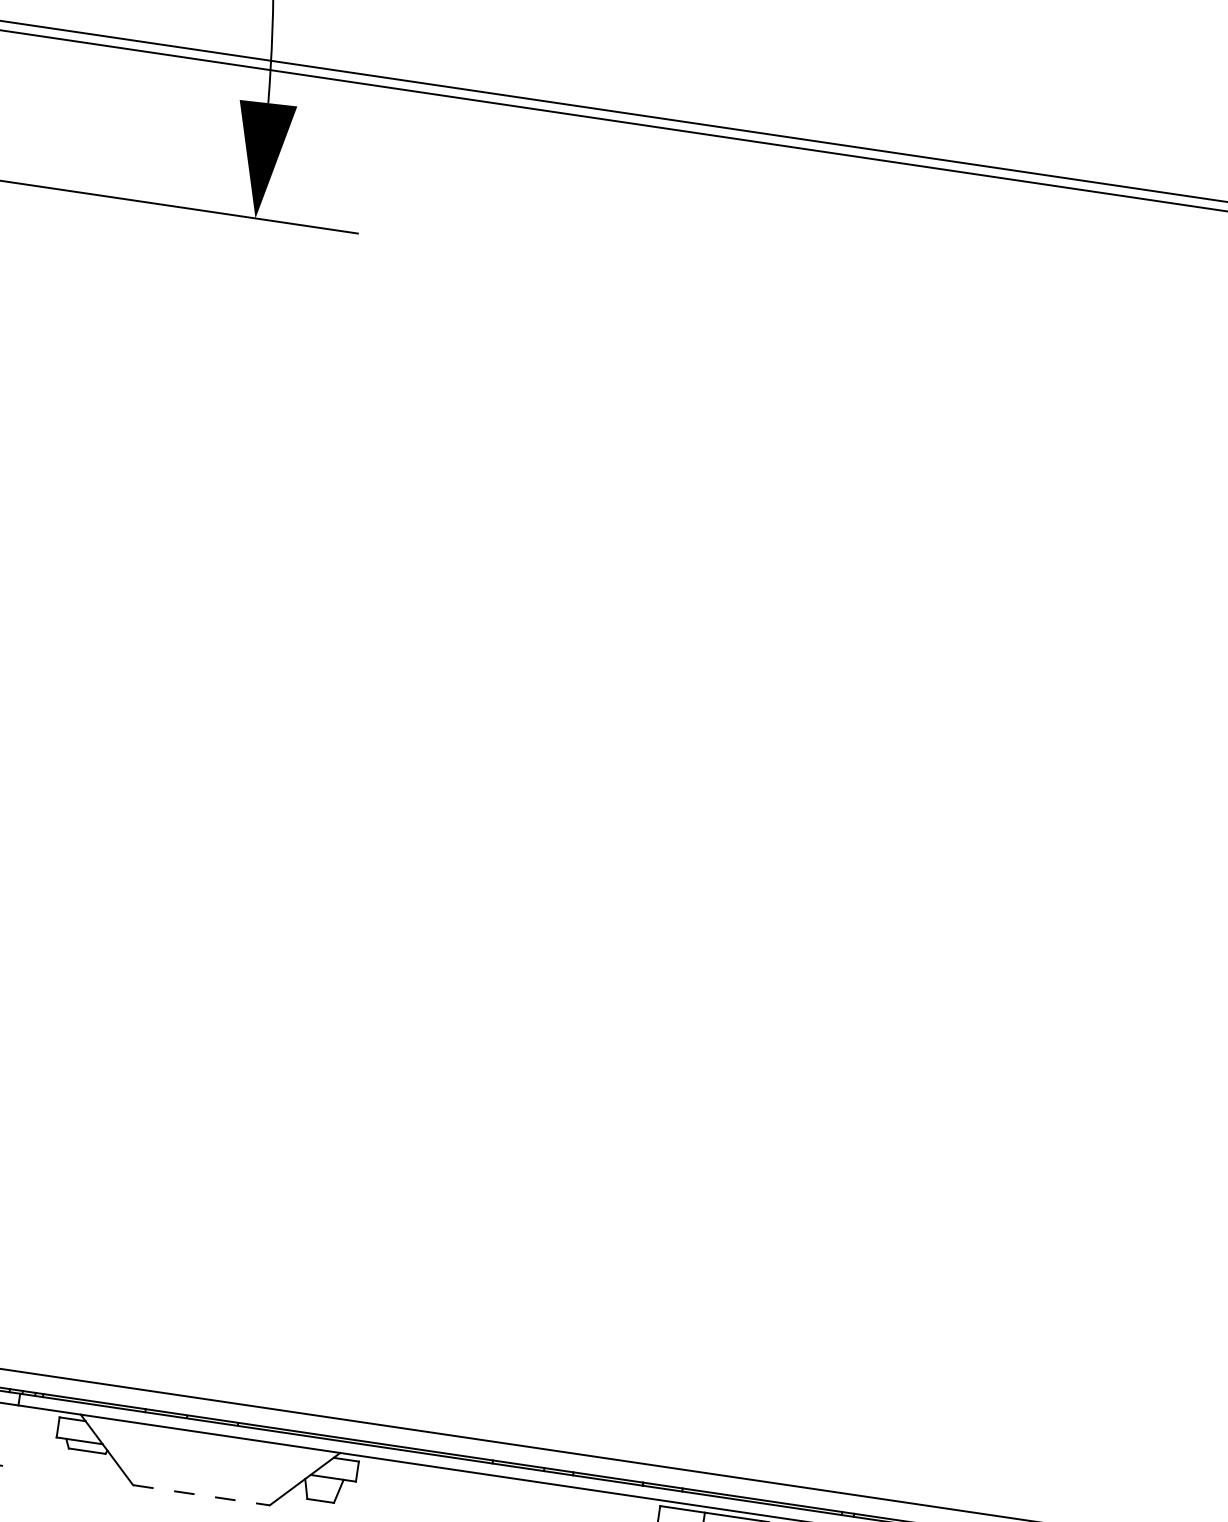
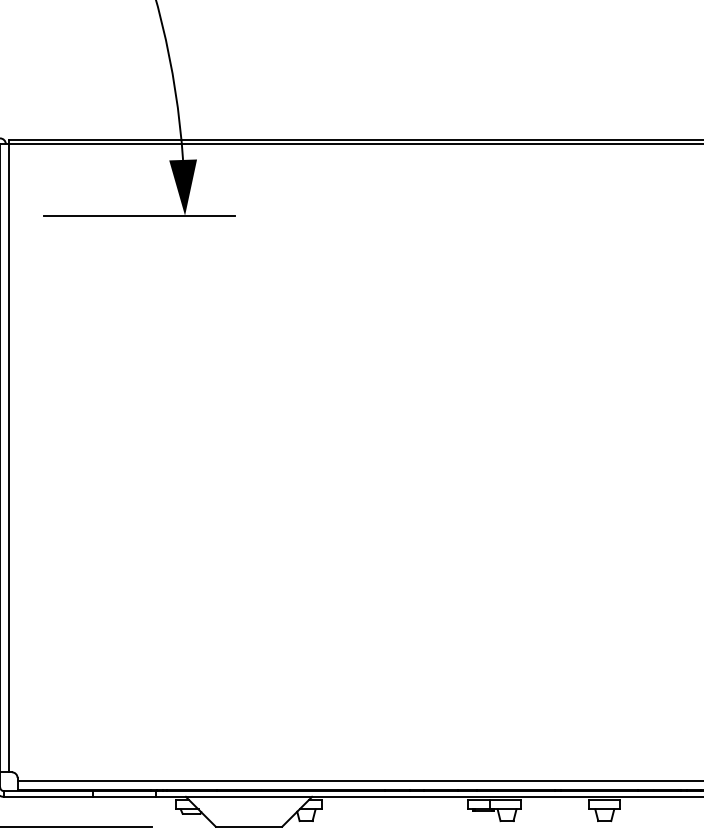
line: (202, 1494) -> (249, 826), dashed -> solid

